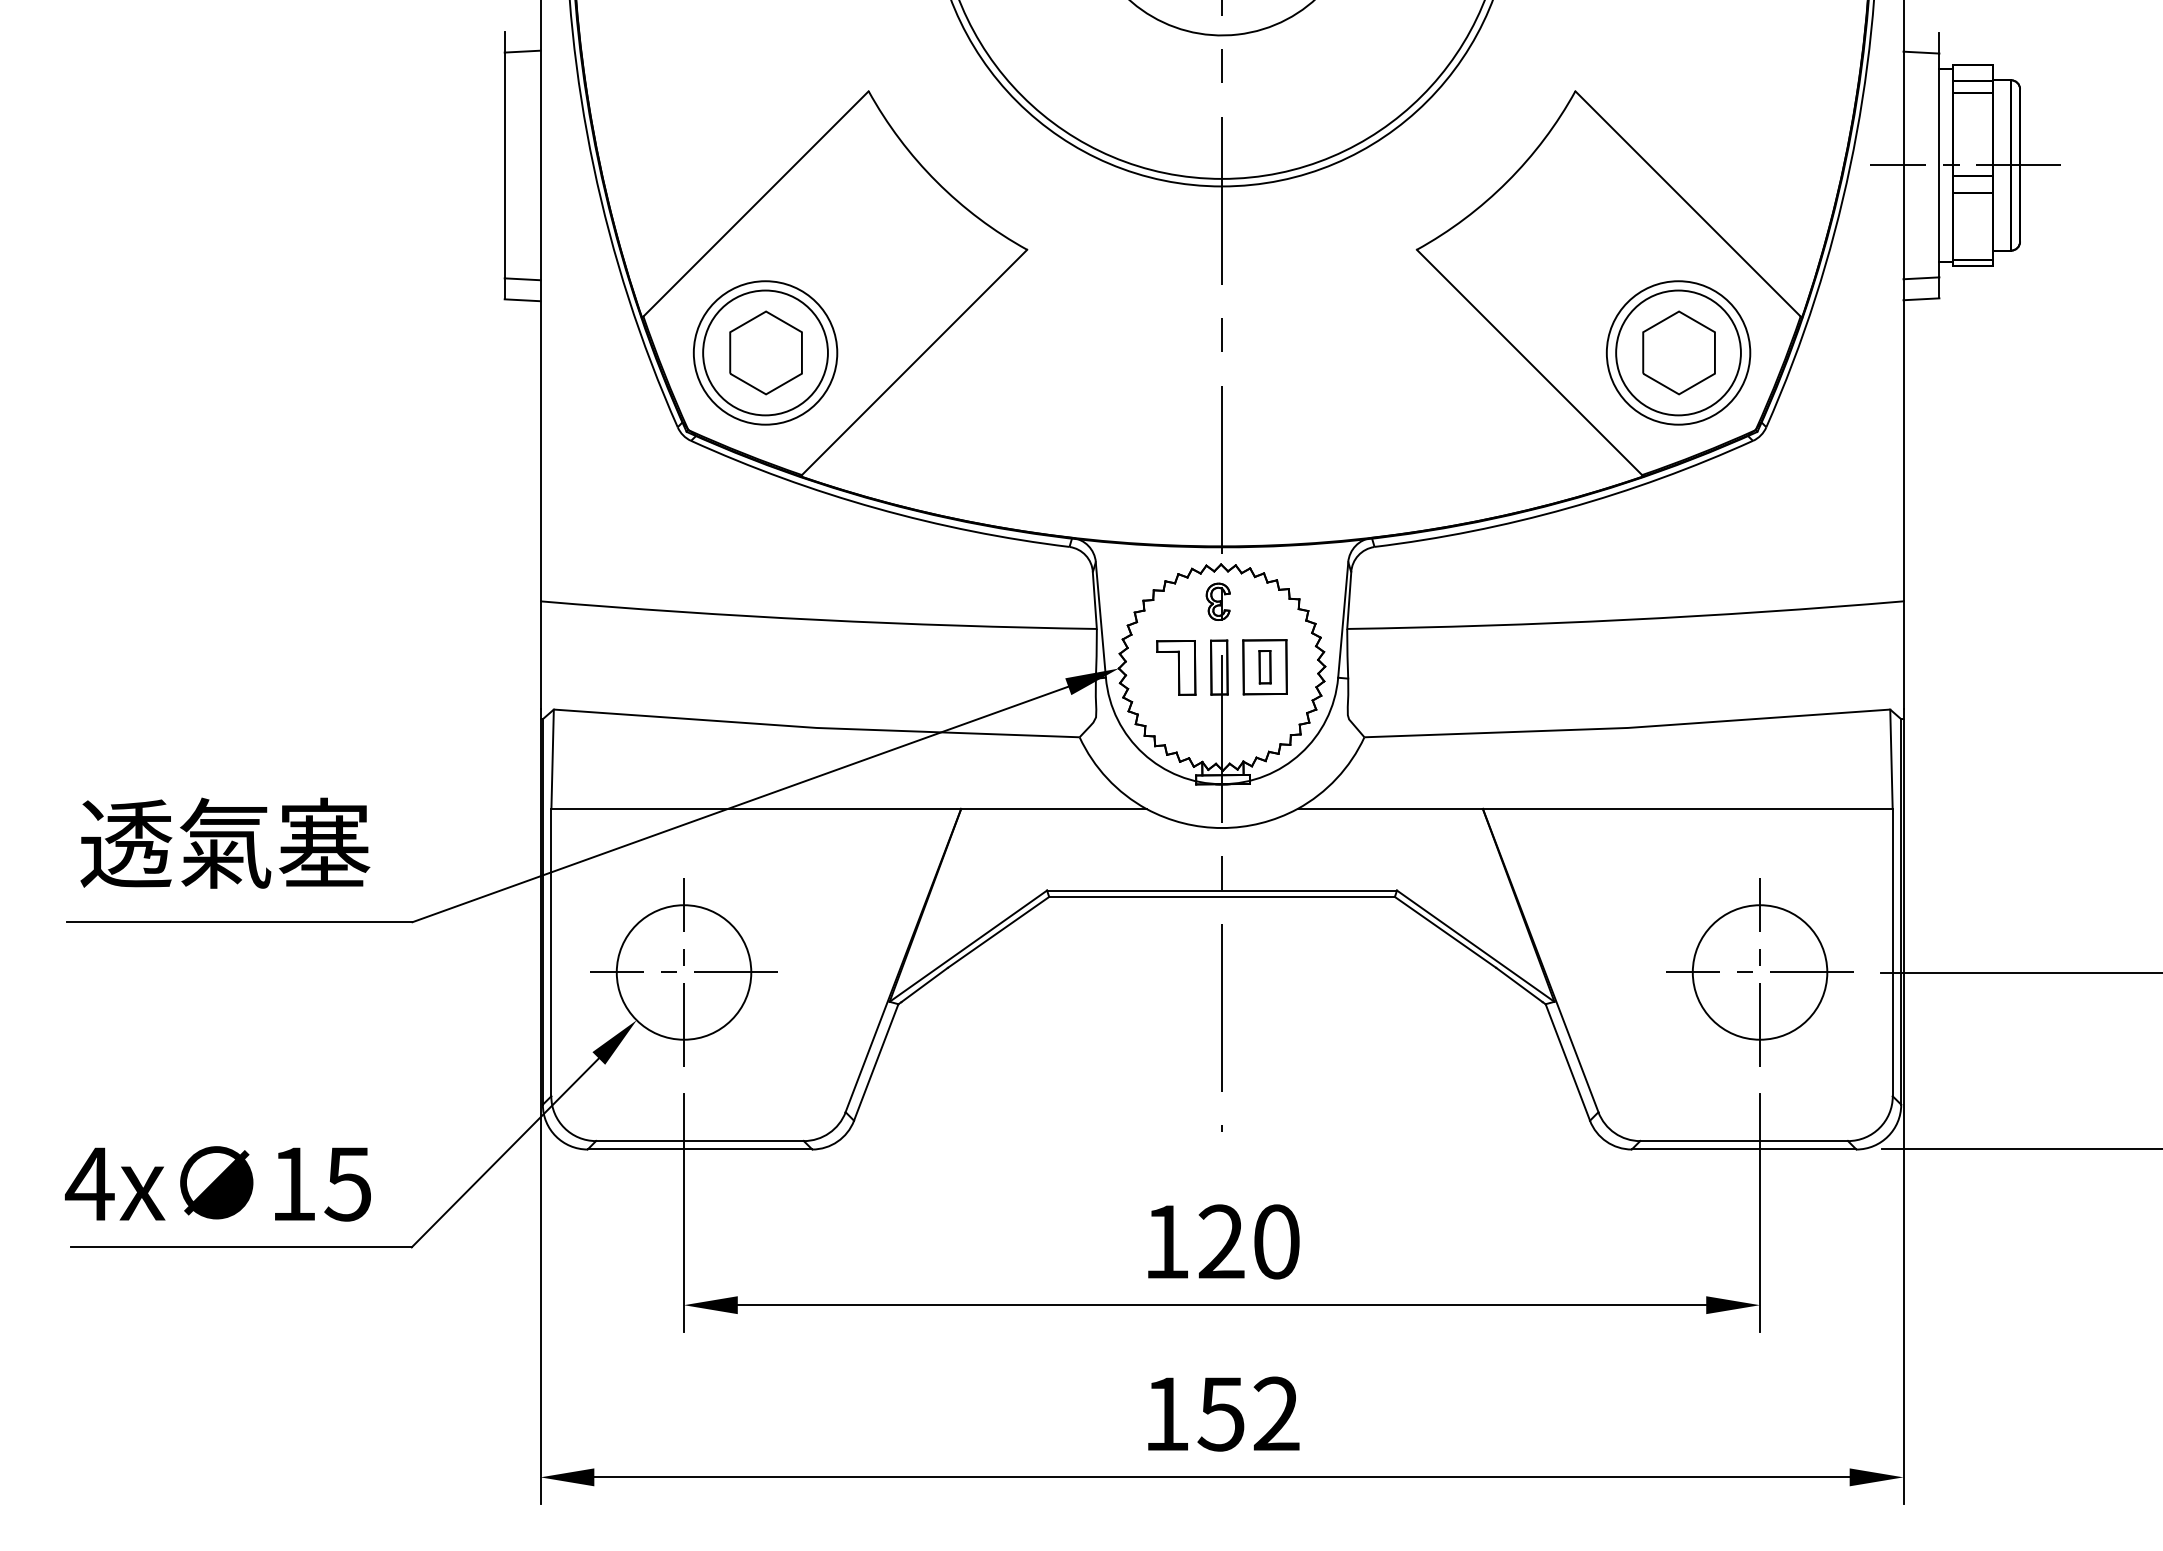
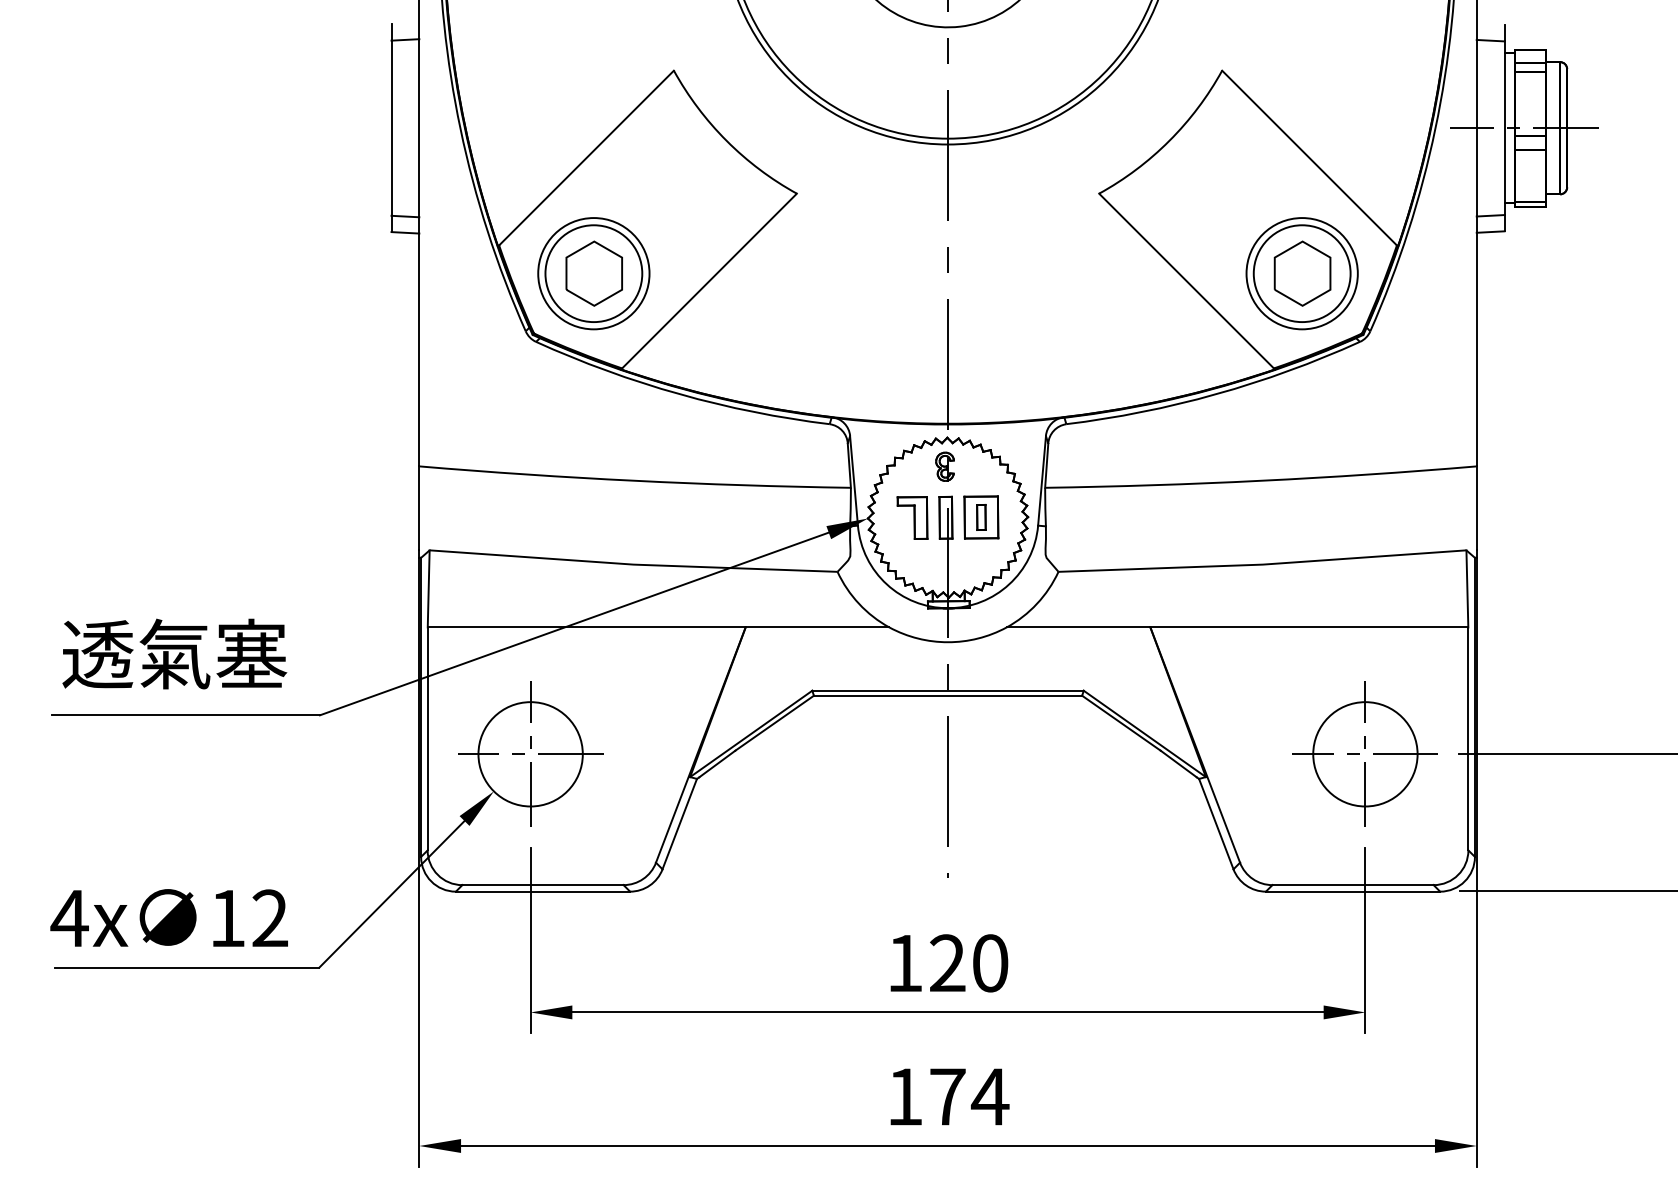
text: (347, 1183) -> (269, 918), 15 -> 12
text: (1249, 1413) -> (969, 1096), 152 -> 174

